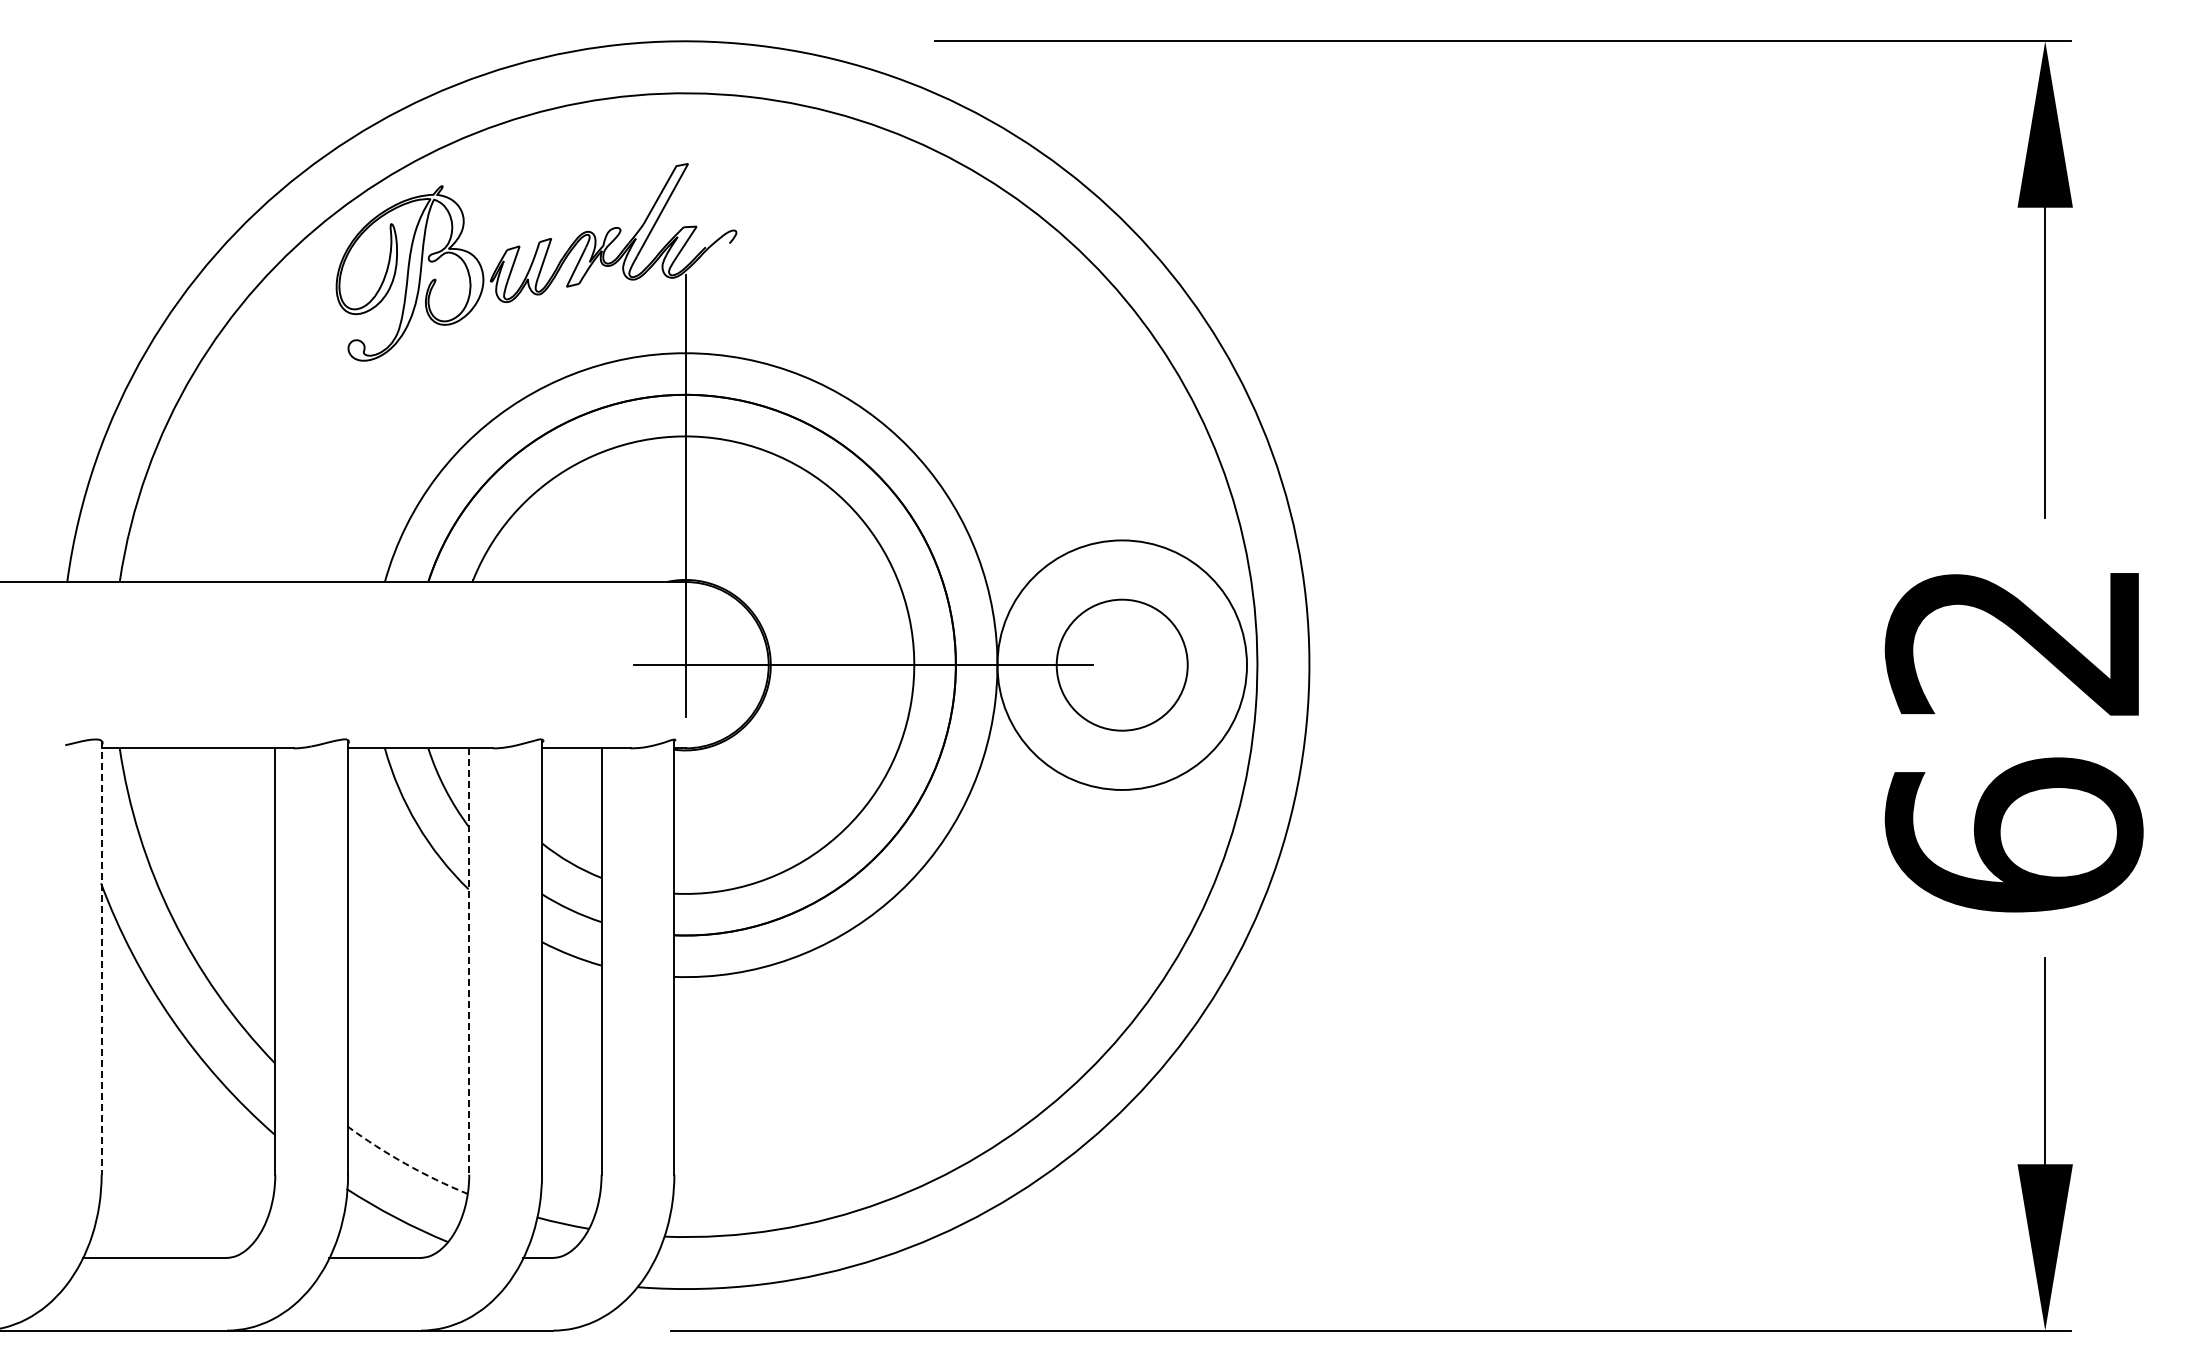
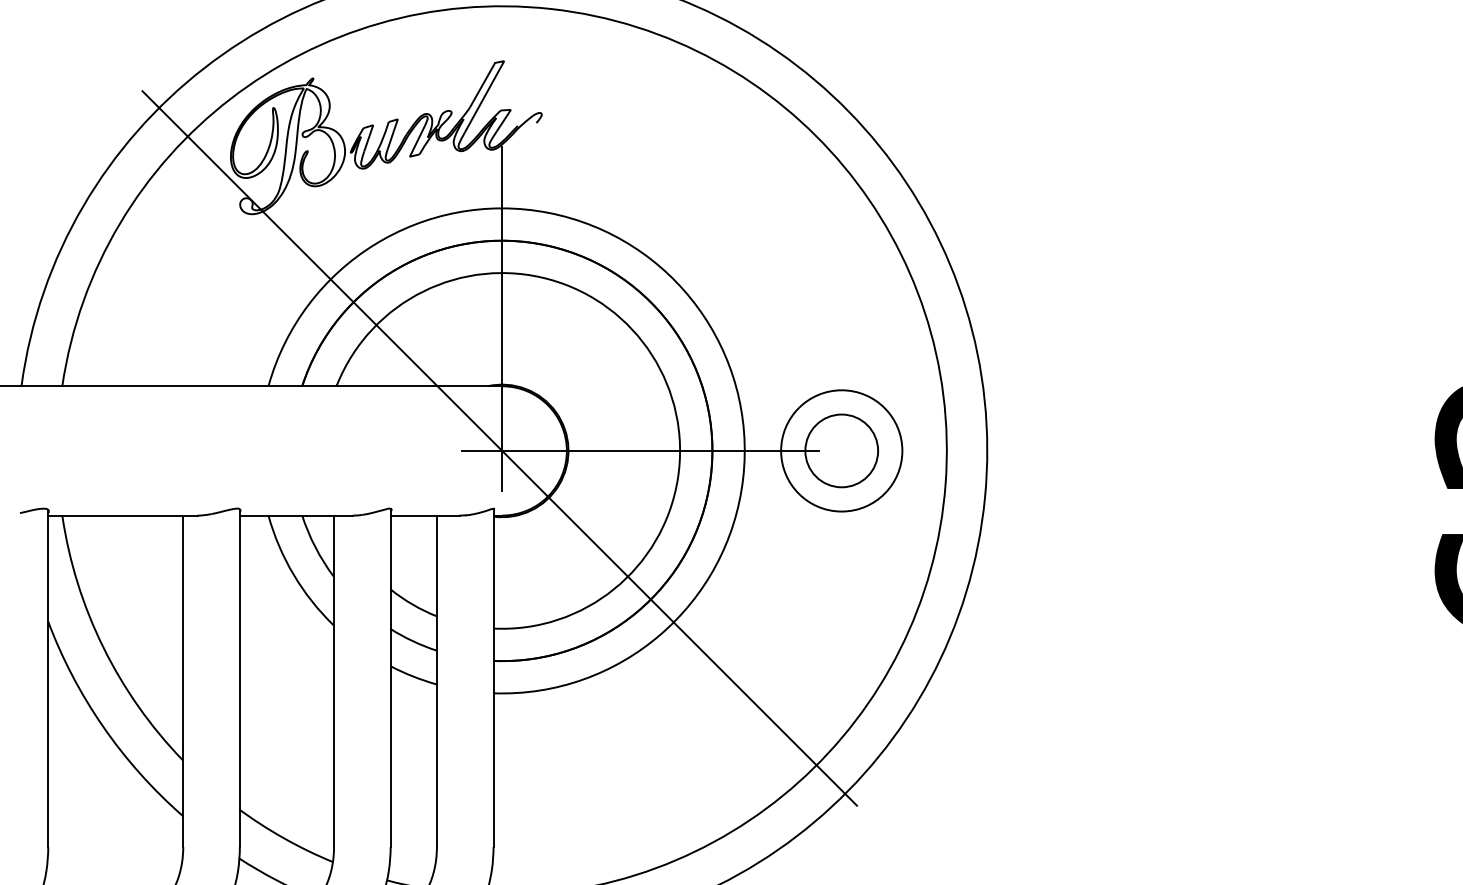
line: (681, 661) -> (499, 448), added
circle: (1122, 664) -> (841, 450), size x0.71
circle: (1122, 665) -> (841, 451), size x0.62
line: (101, 958) -> (48, 678), dashed -> solid
line: (469, 962) -> (334, 682), dashed -> solid
arc: (405, 1163) -> (284, 838), dashed -> solid

